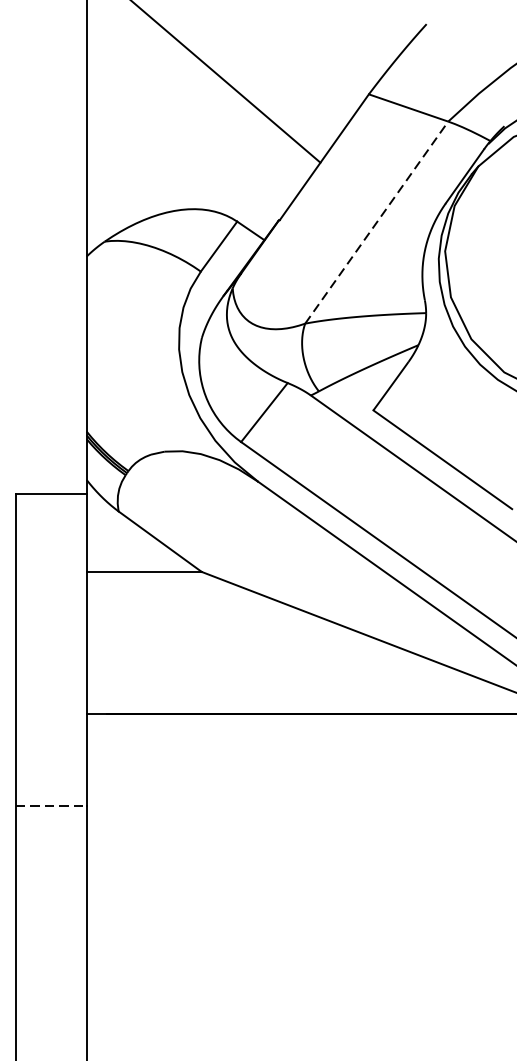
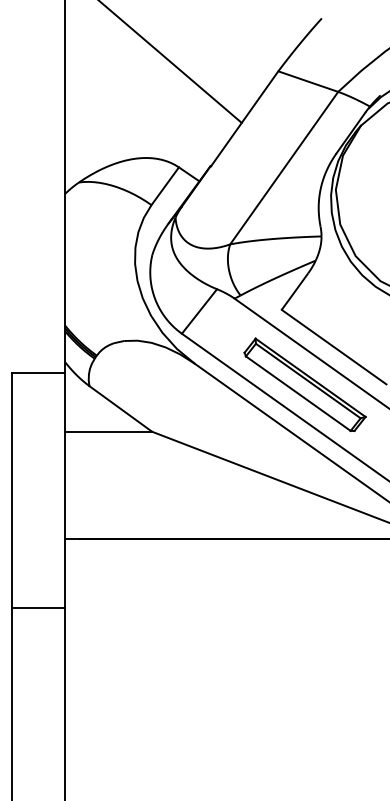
line: (377, 221) -> (284, 167), dashed -> solid
part: (403, 509) -> (304, 384), added
line: (51, 806) -> (38, 608), dashed -> solid

